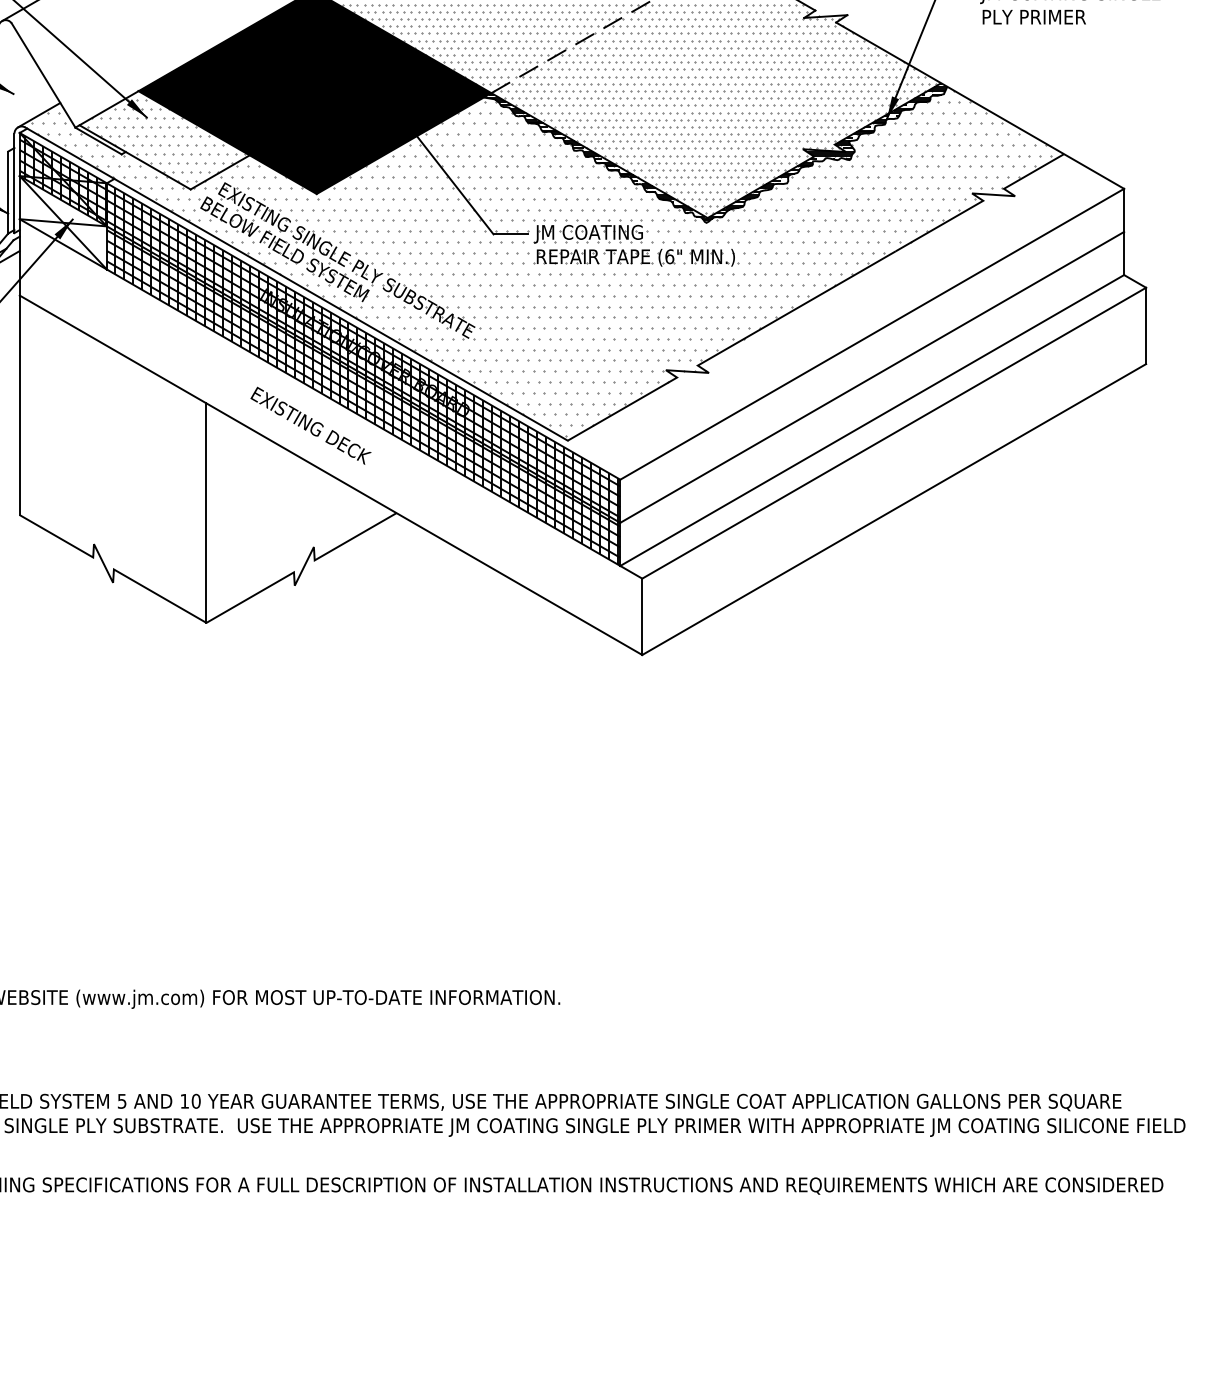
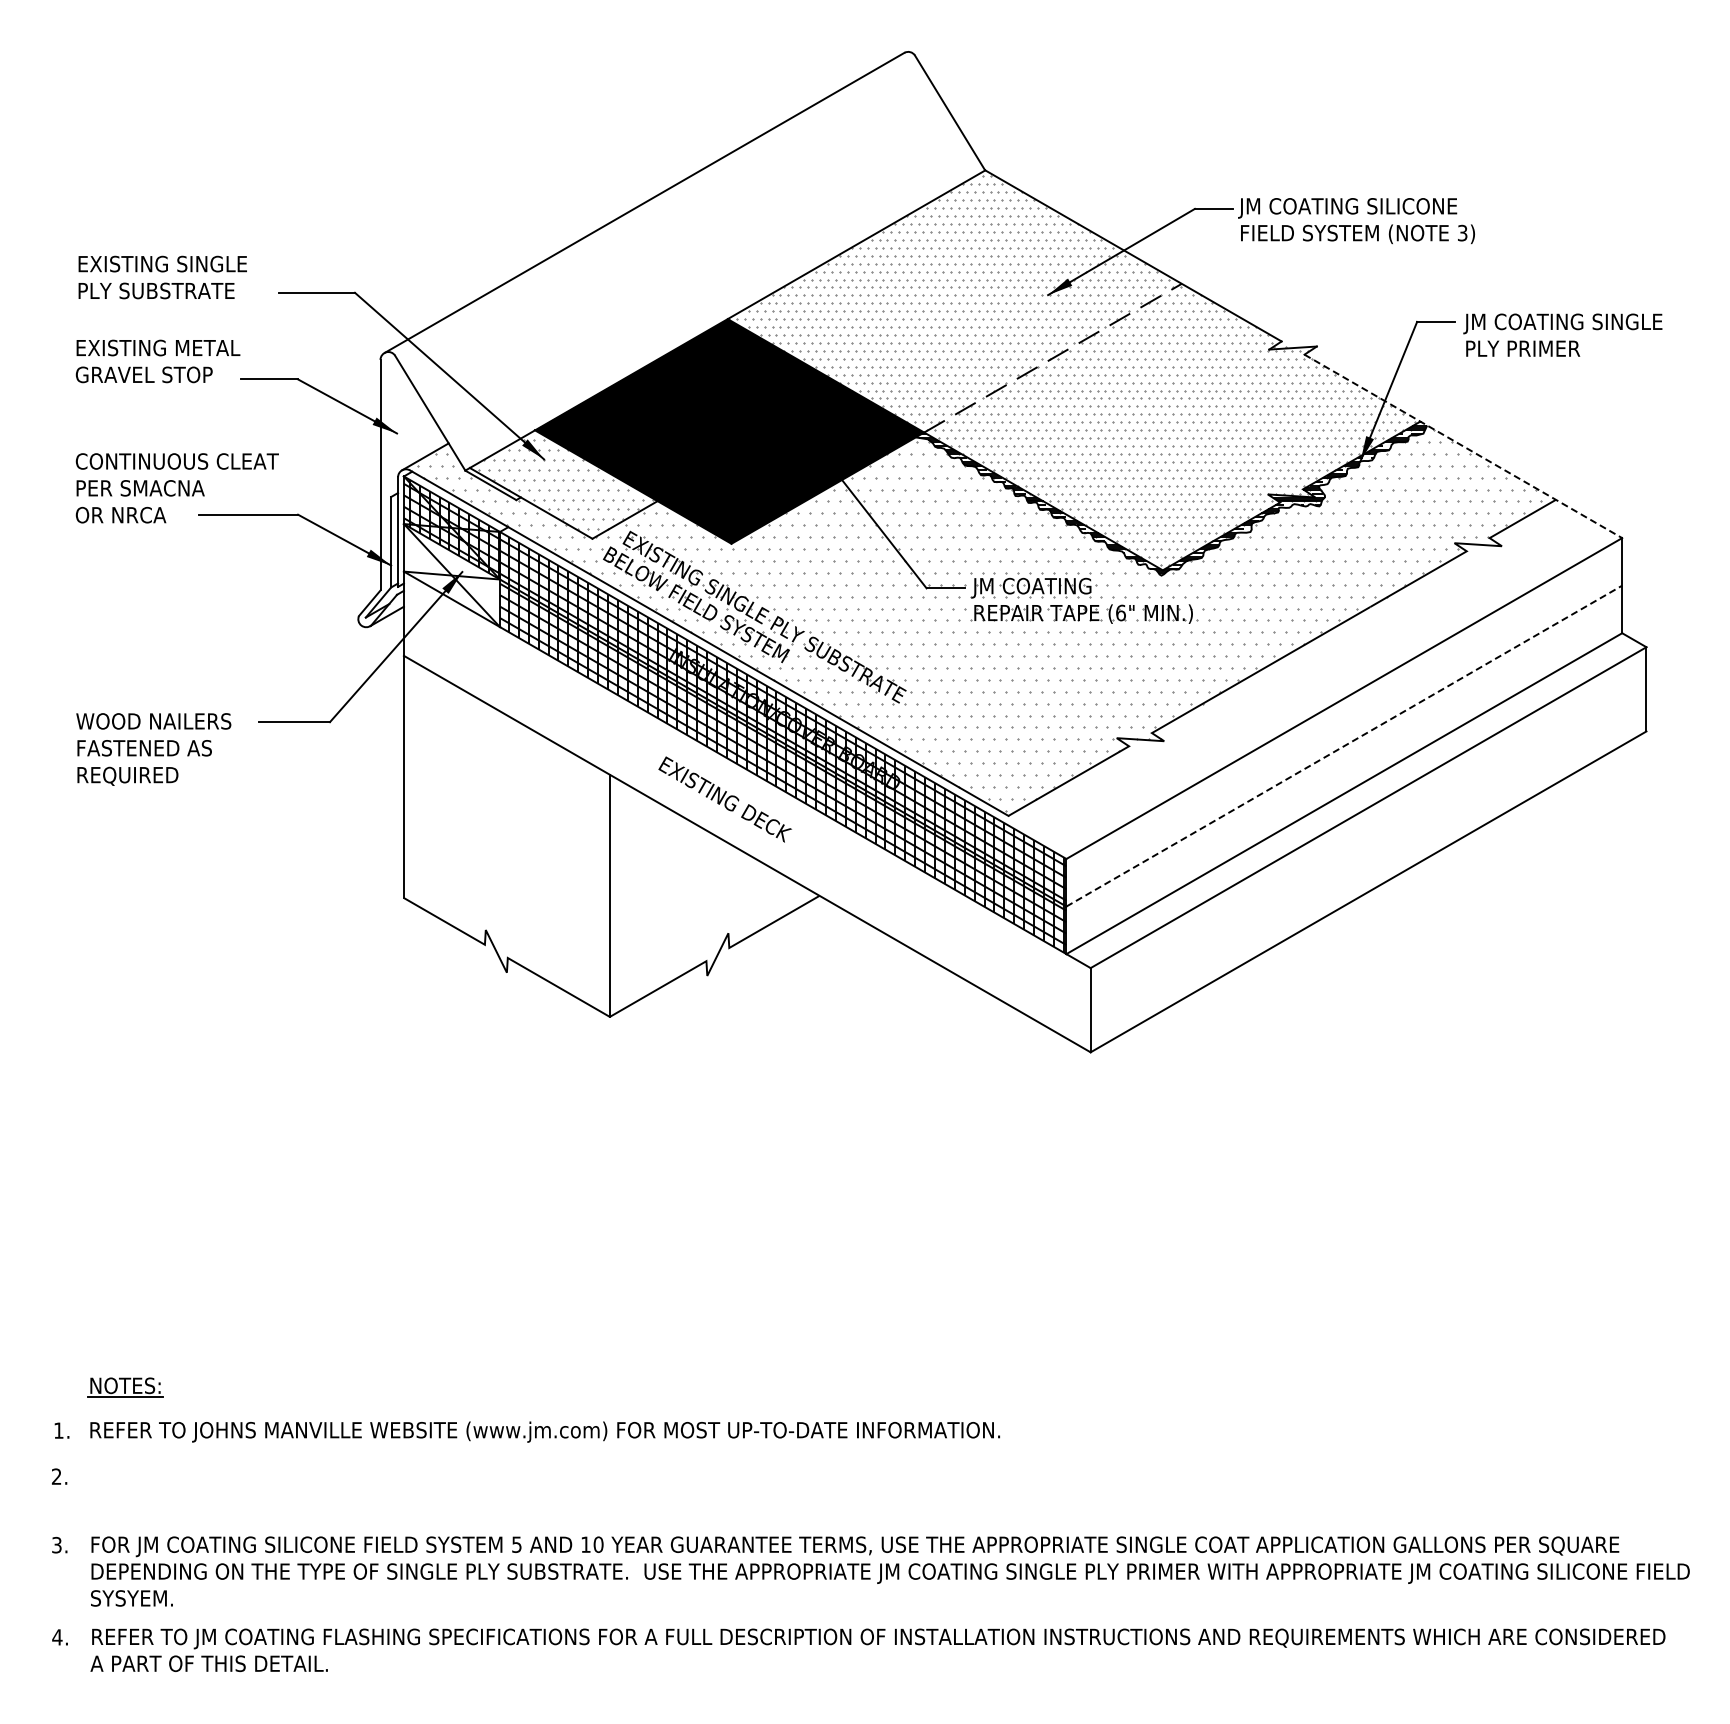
line: (980, 105) -> (1463, 446), solid -> dashed
line: (872, 377) -> (1344, 746), solid -> dashed

